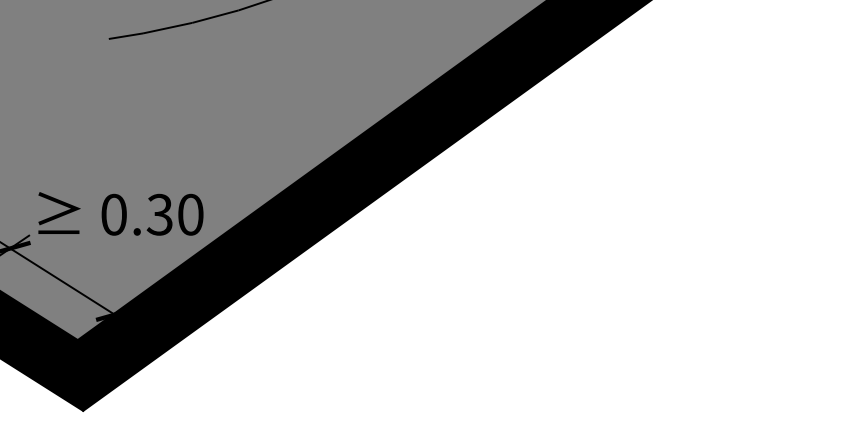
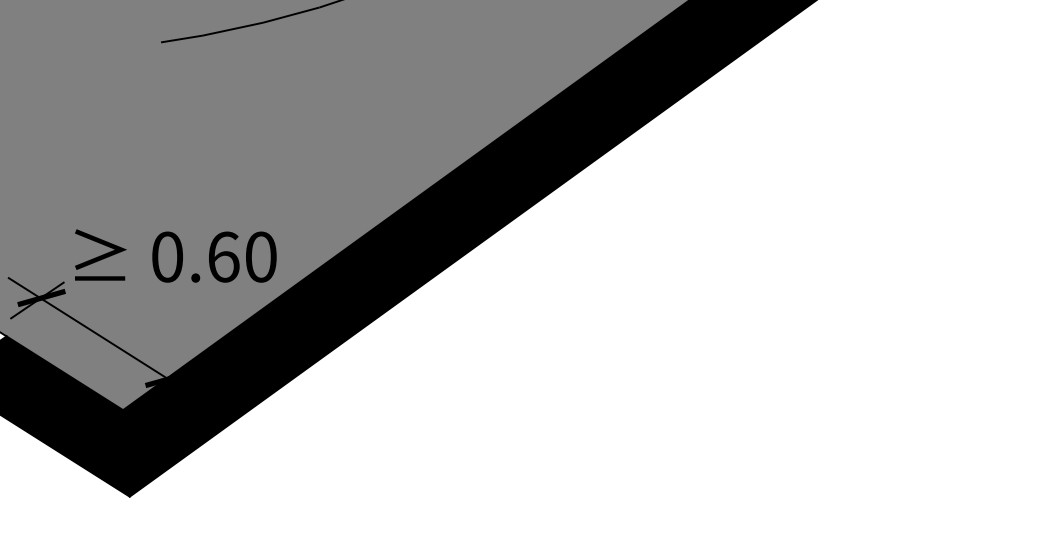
text: (159, 214) -> (223, 256), 0.30 -> 0.60

